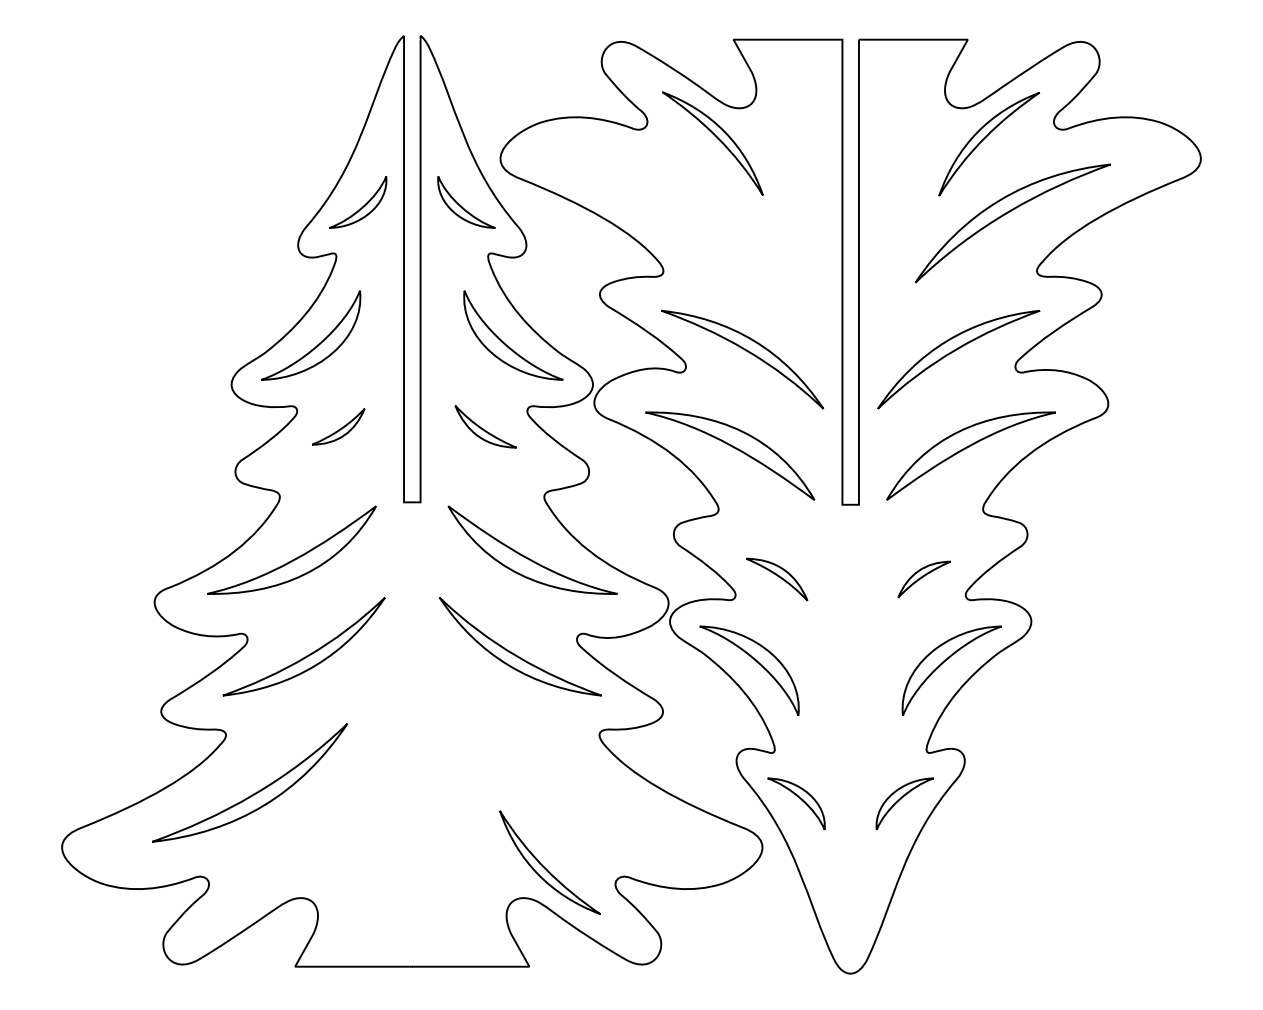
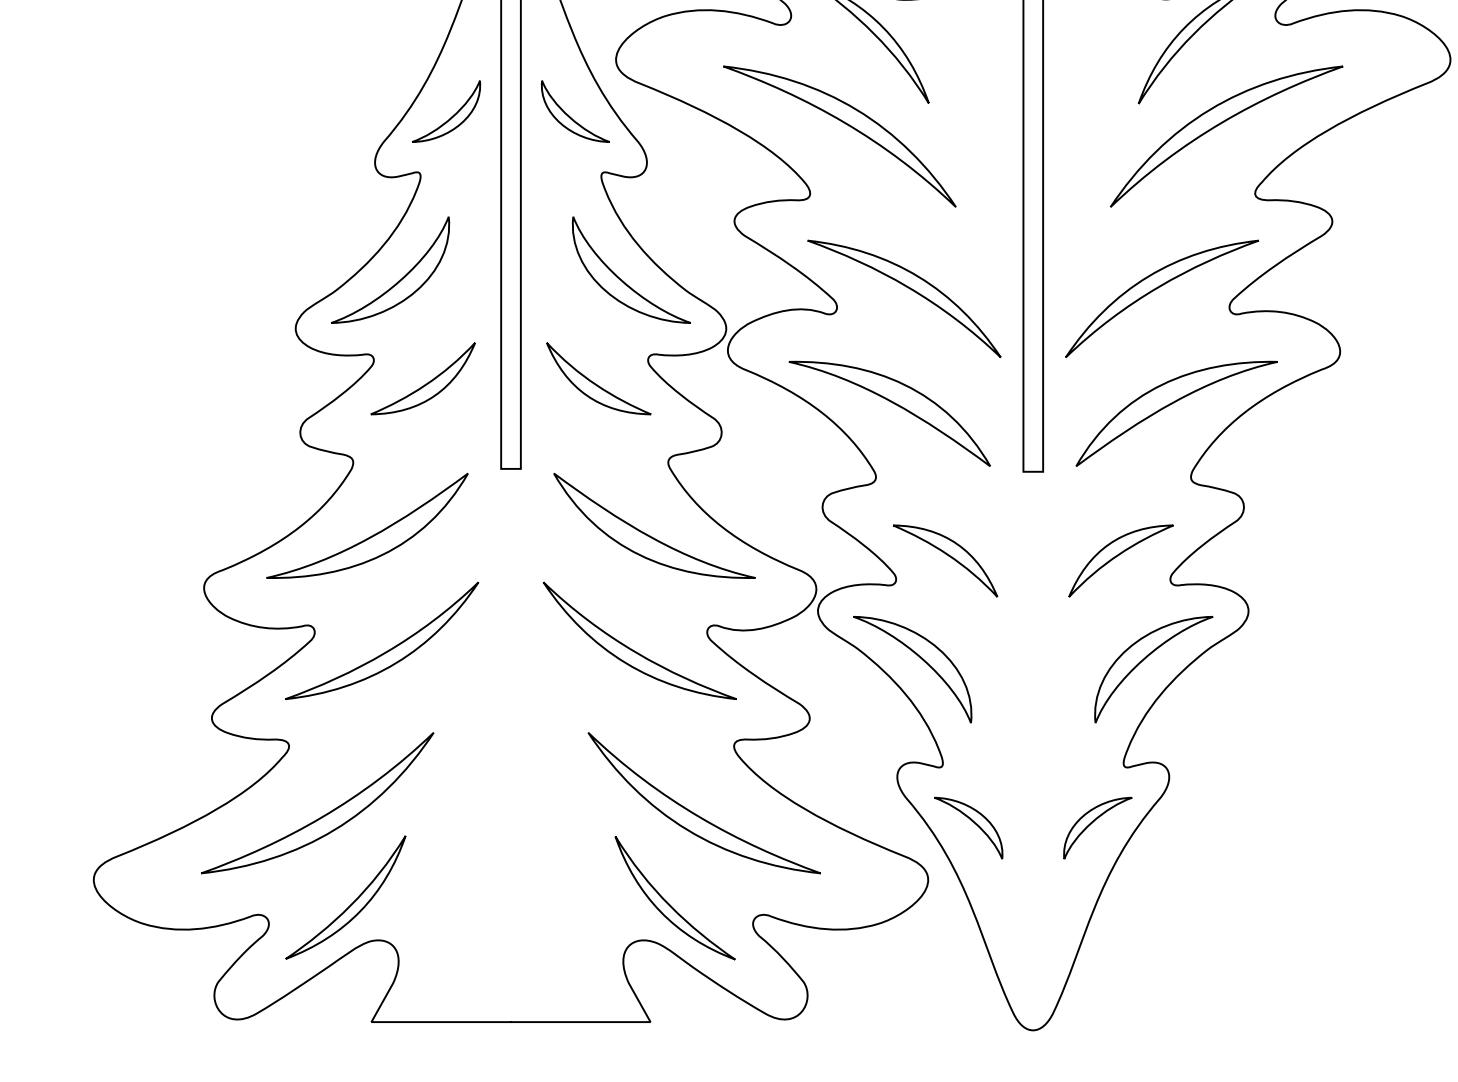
part: (694, 214) -> (847, 125), added
part: (338, 426) -> (423, 378), size x1.67
part: (485, 426) -> (598, 378), size x1.43
part: (776, 579) -> (944, 560), size x1.43
part: (924, 579) -> (1121, 560), size x1.67
part: (569, 792) -> (698, 814), added
part: (278, 866) -> (351, 902), added

